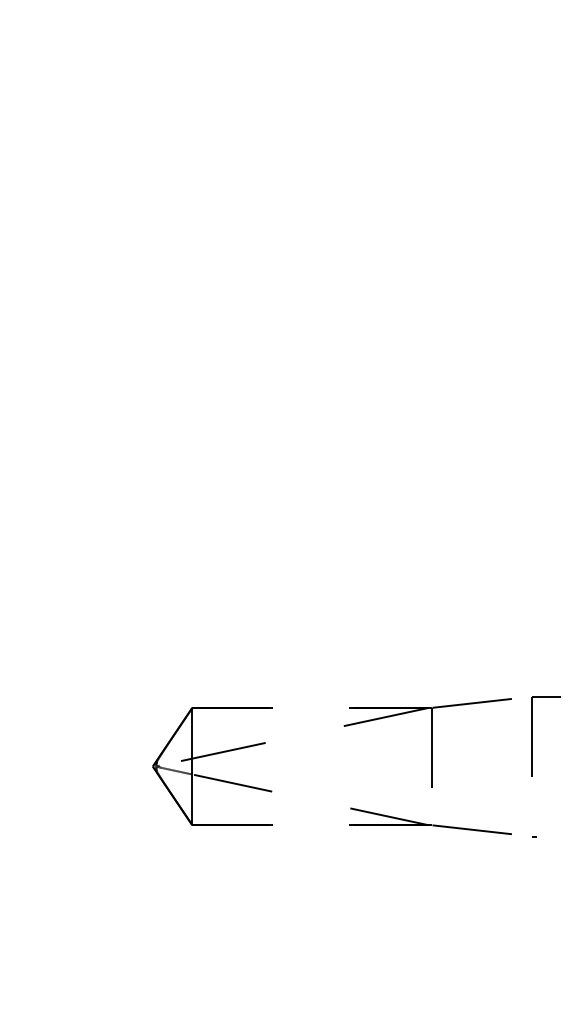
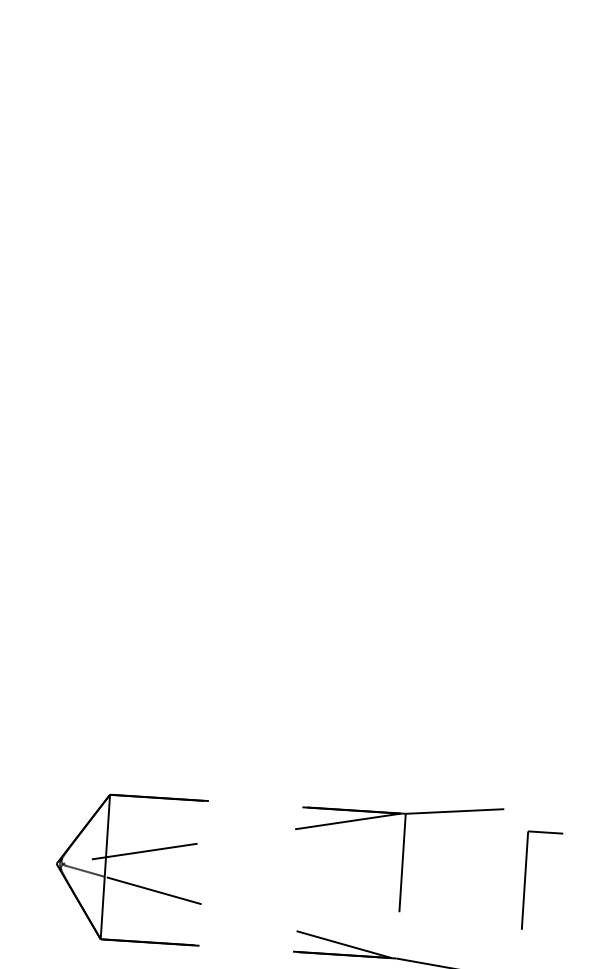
part: (532, 736) -> (525, 880), moved

